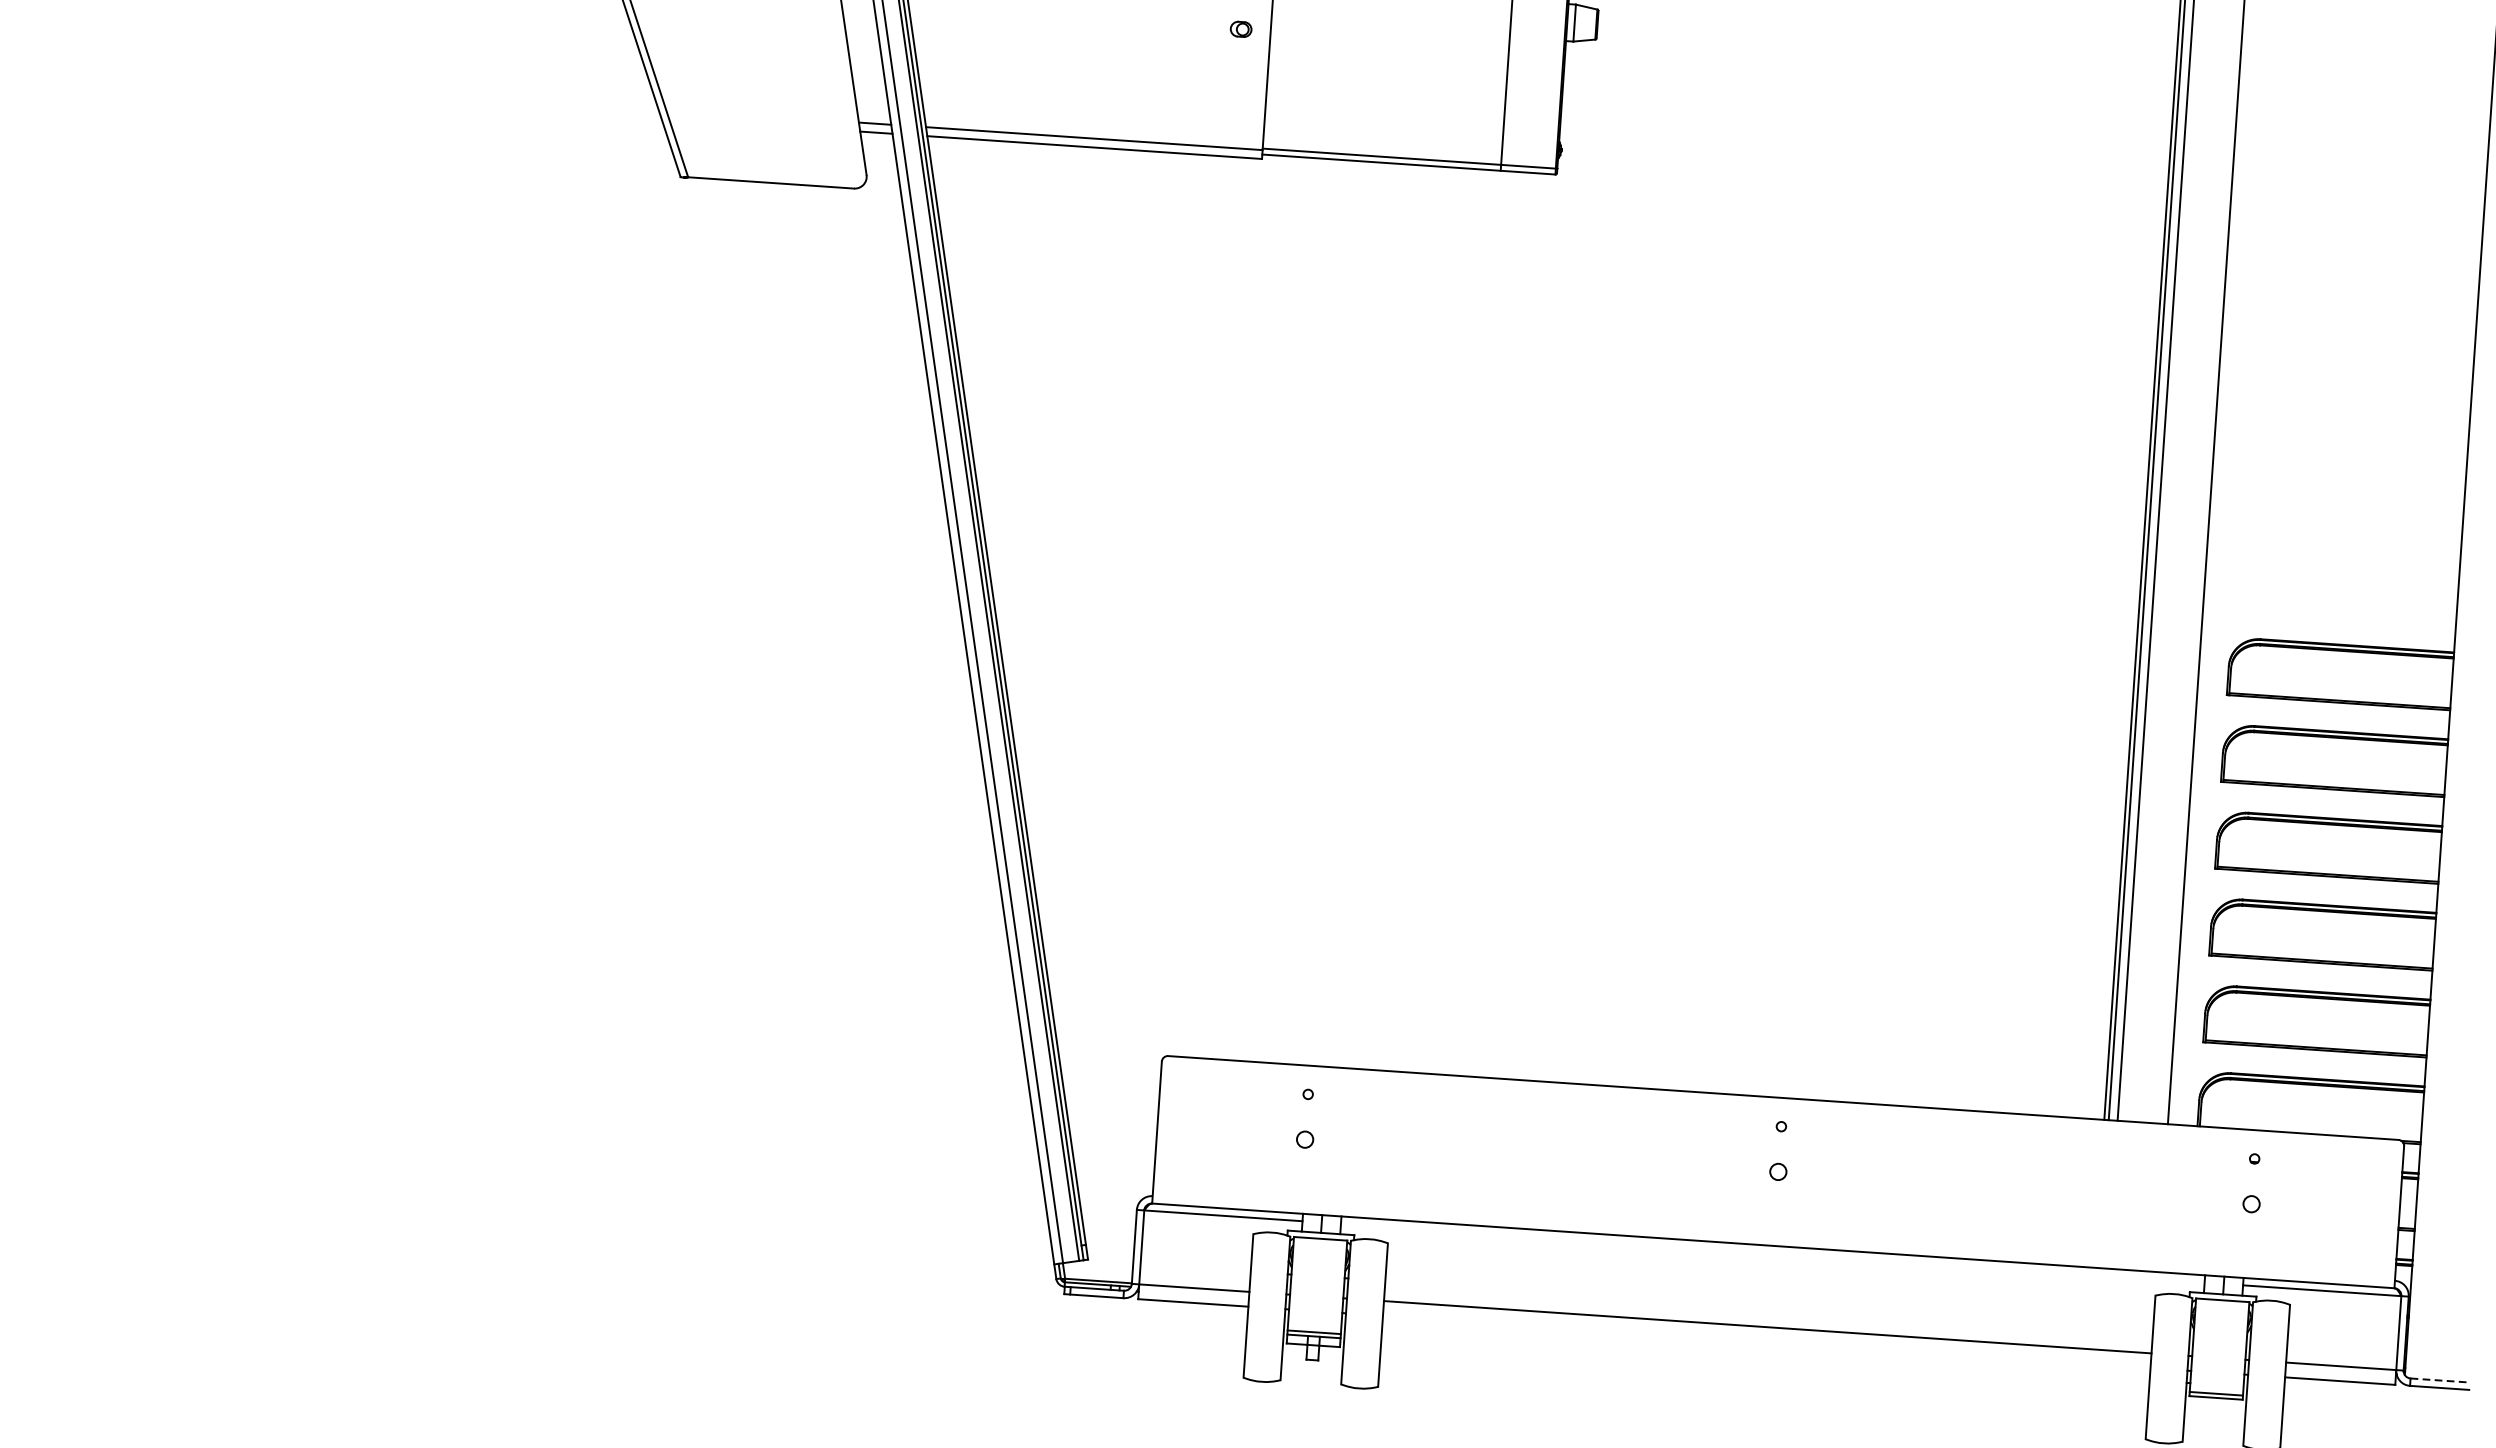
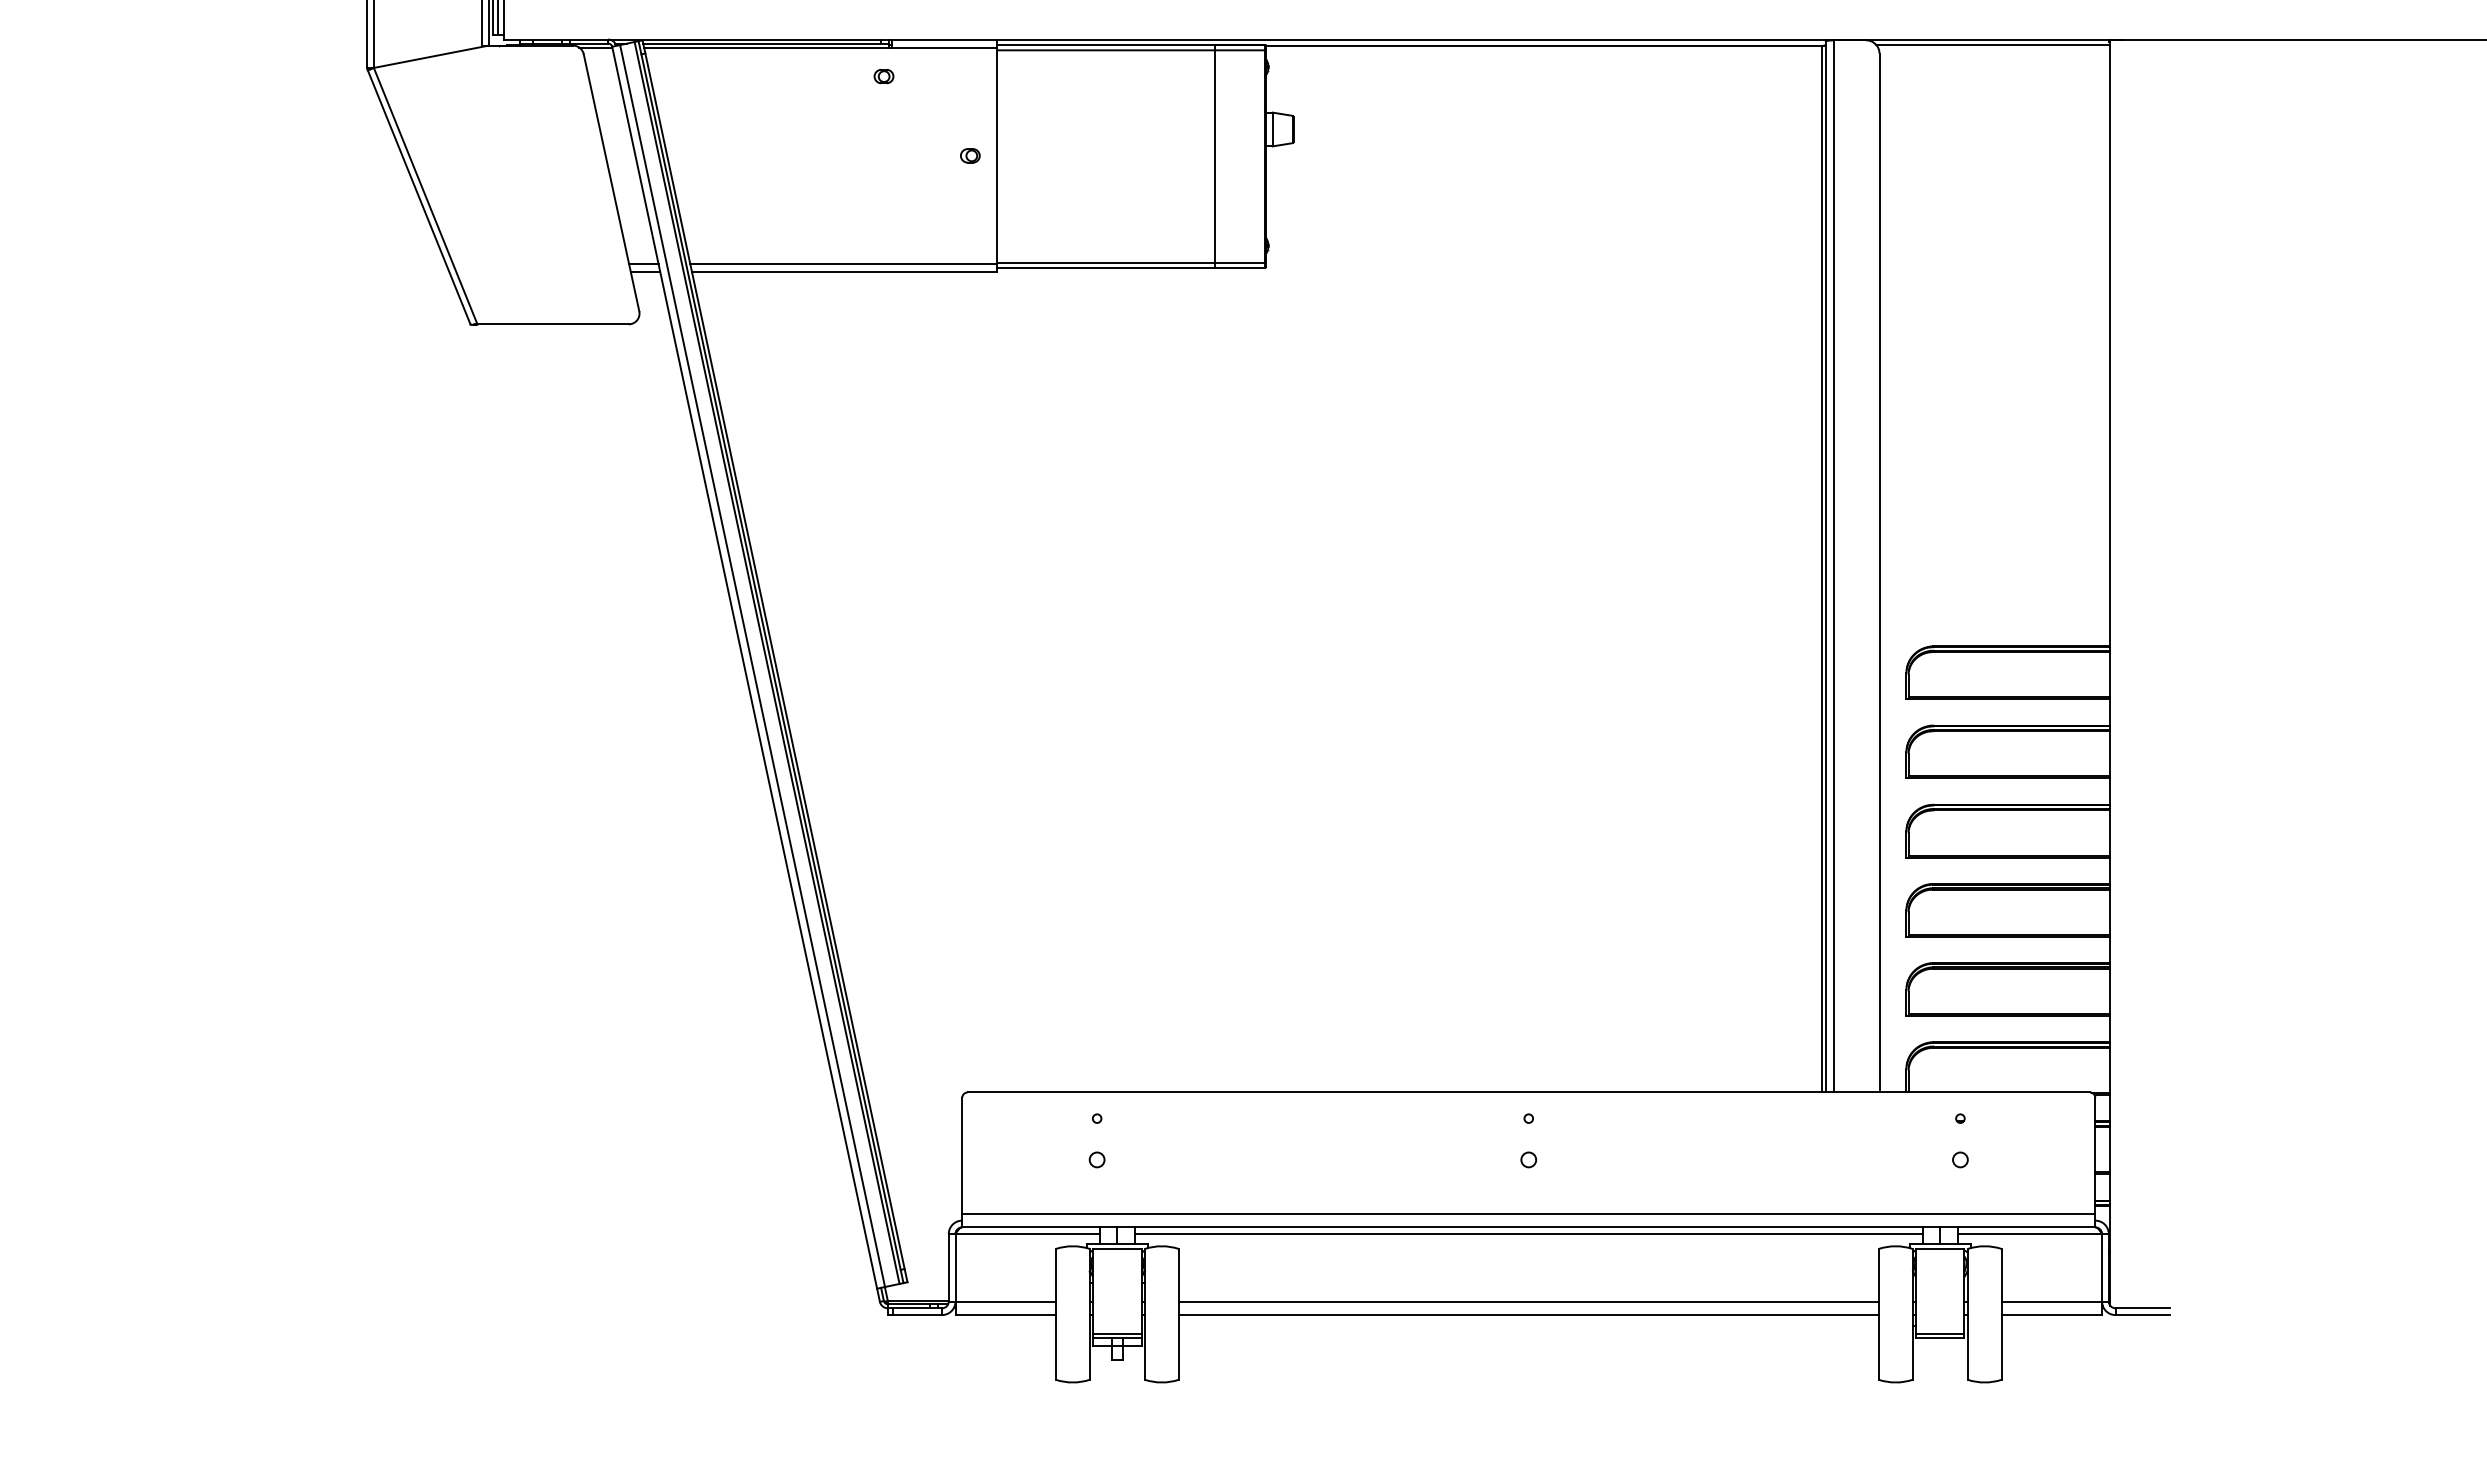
line: (1774, 1230) -> (1528, 1213), added
line: (1772, 1253) -> (1528, 1234), added
line: (1766, 1342) -> (1528, 1315), added
line: (2440, 1380) -> (2142, 1308), dashed -> solid

